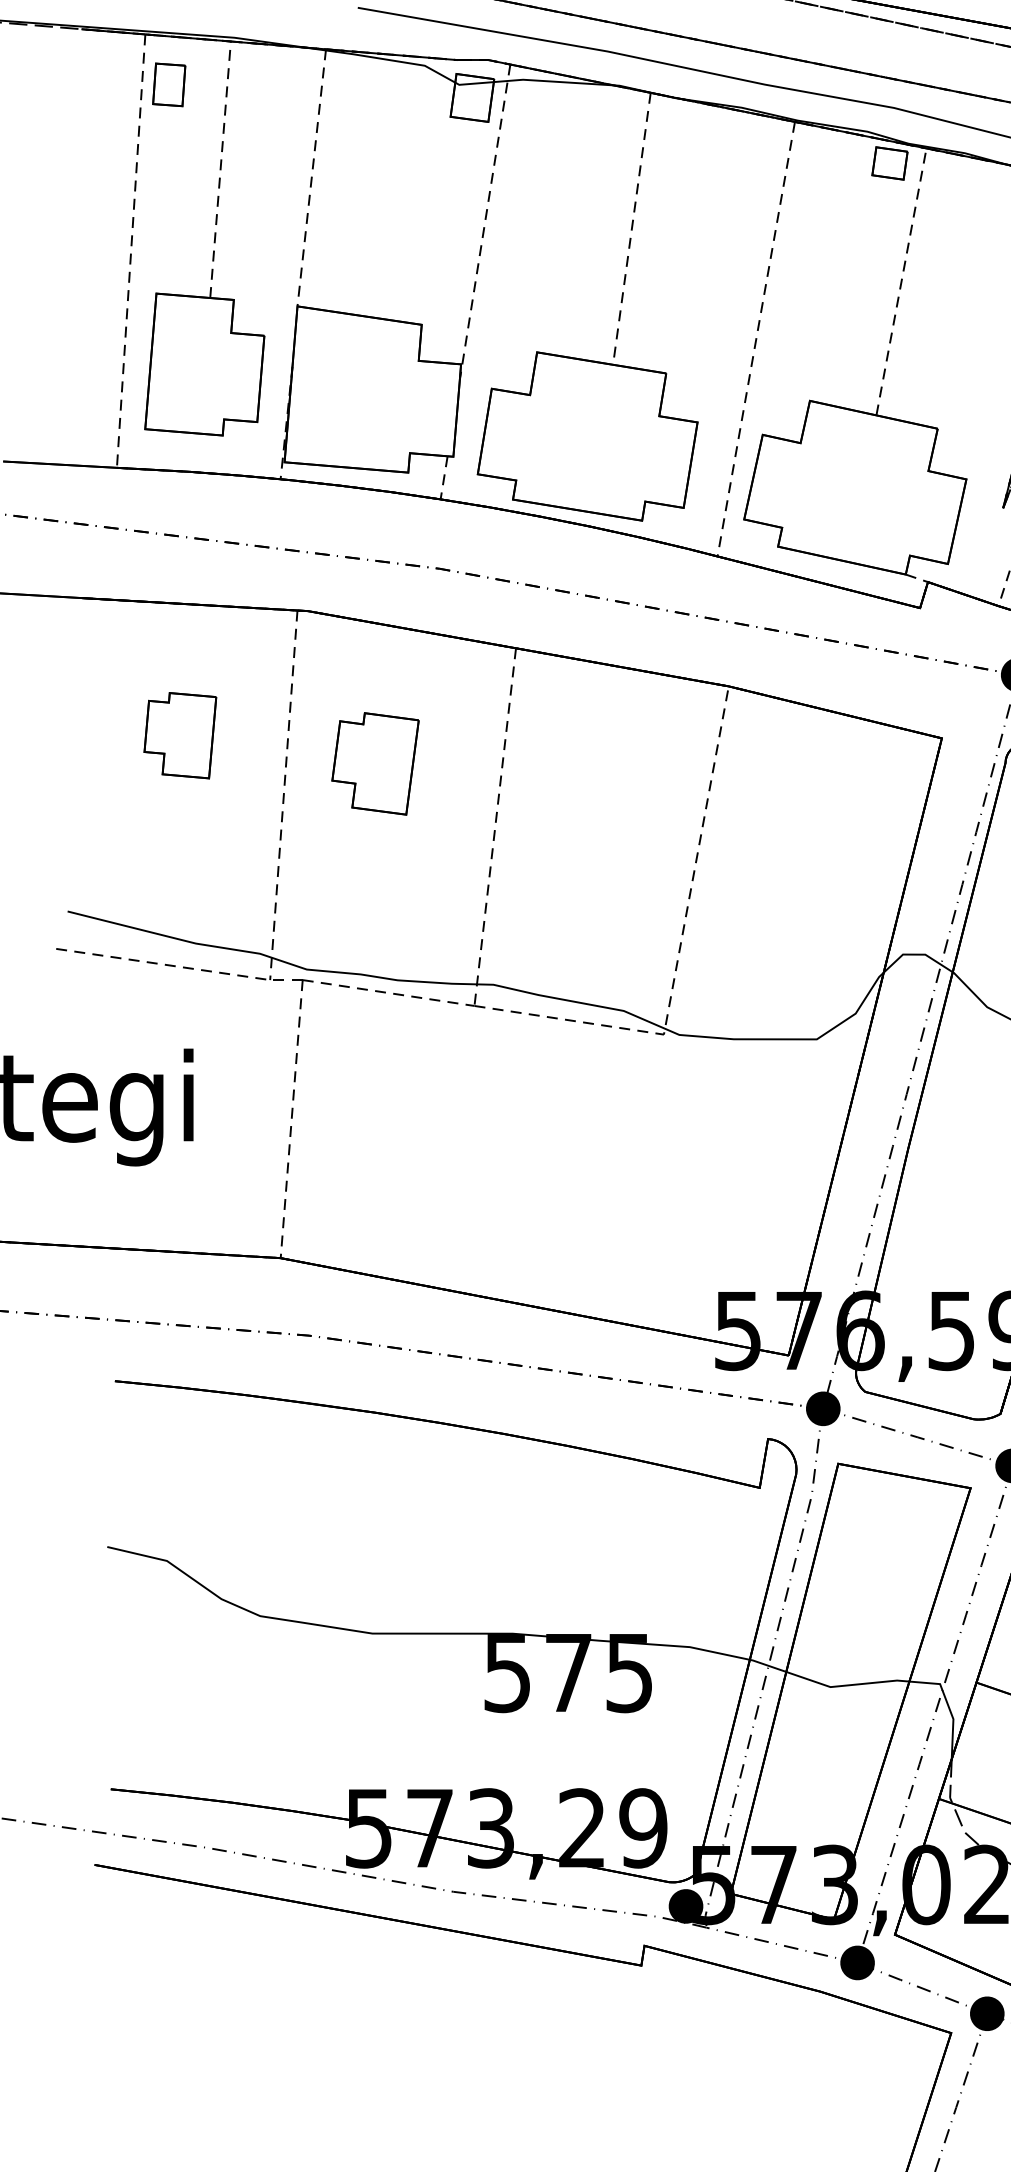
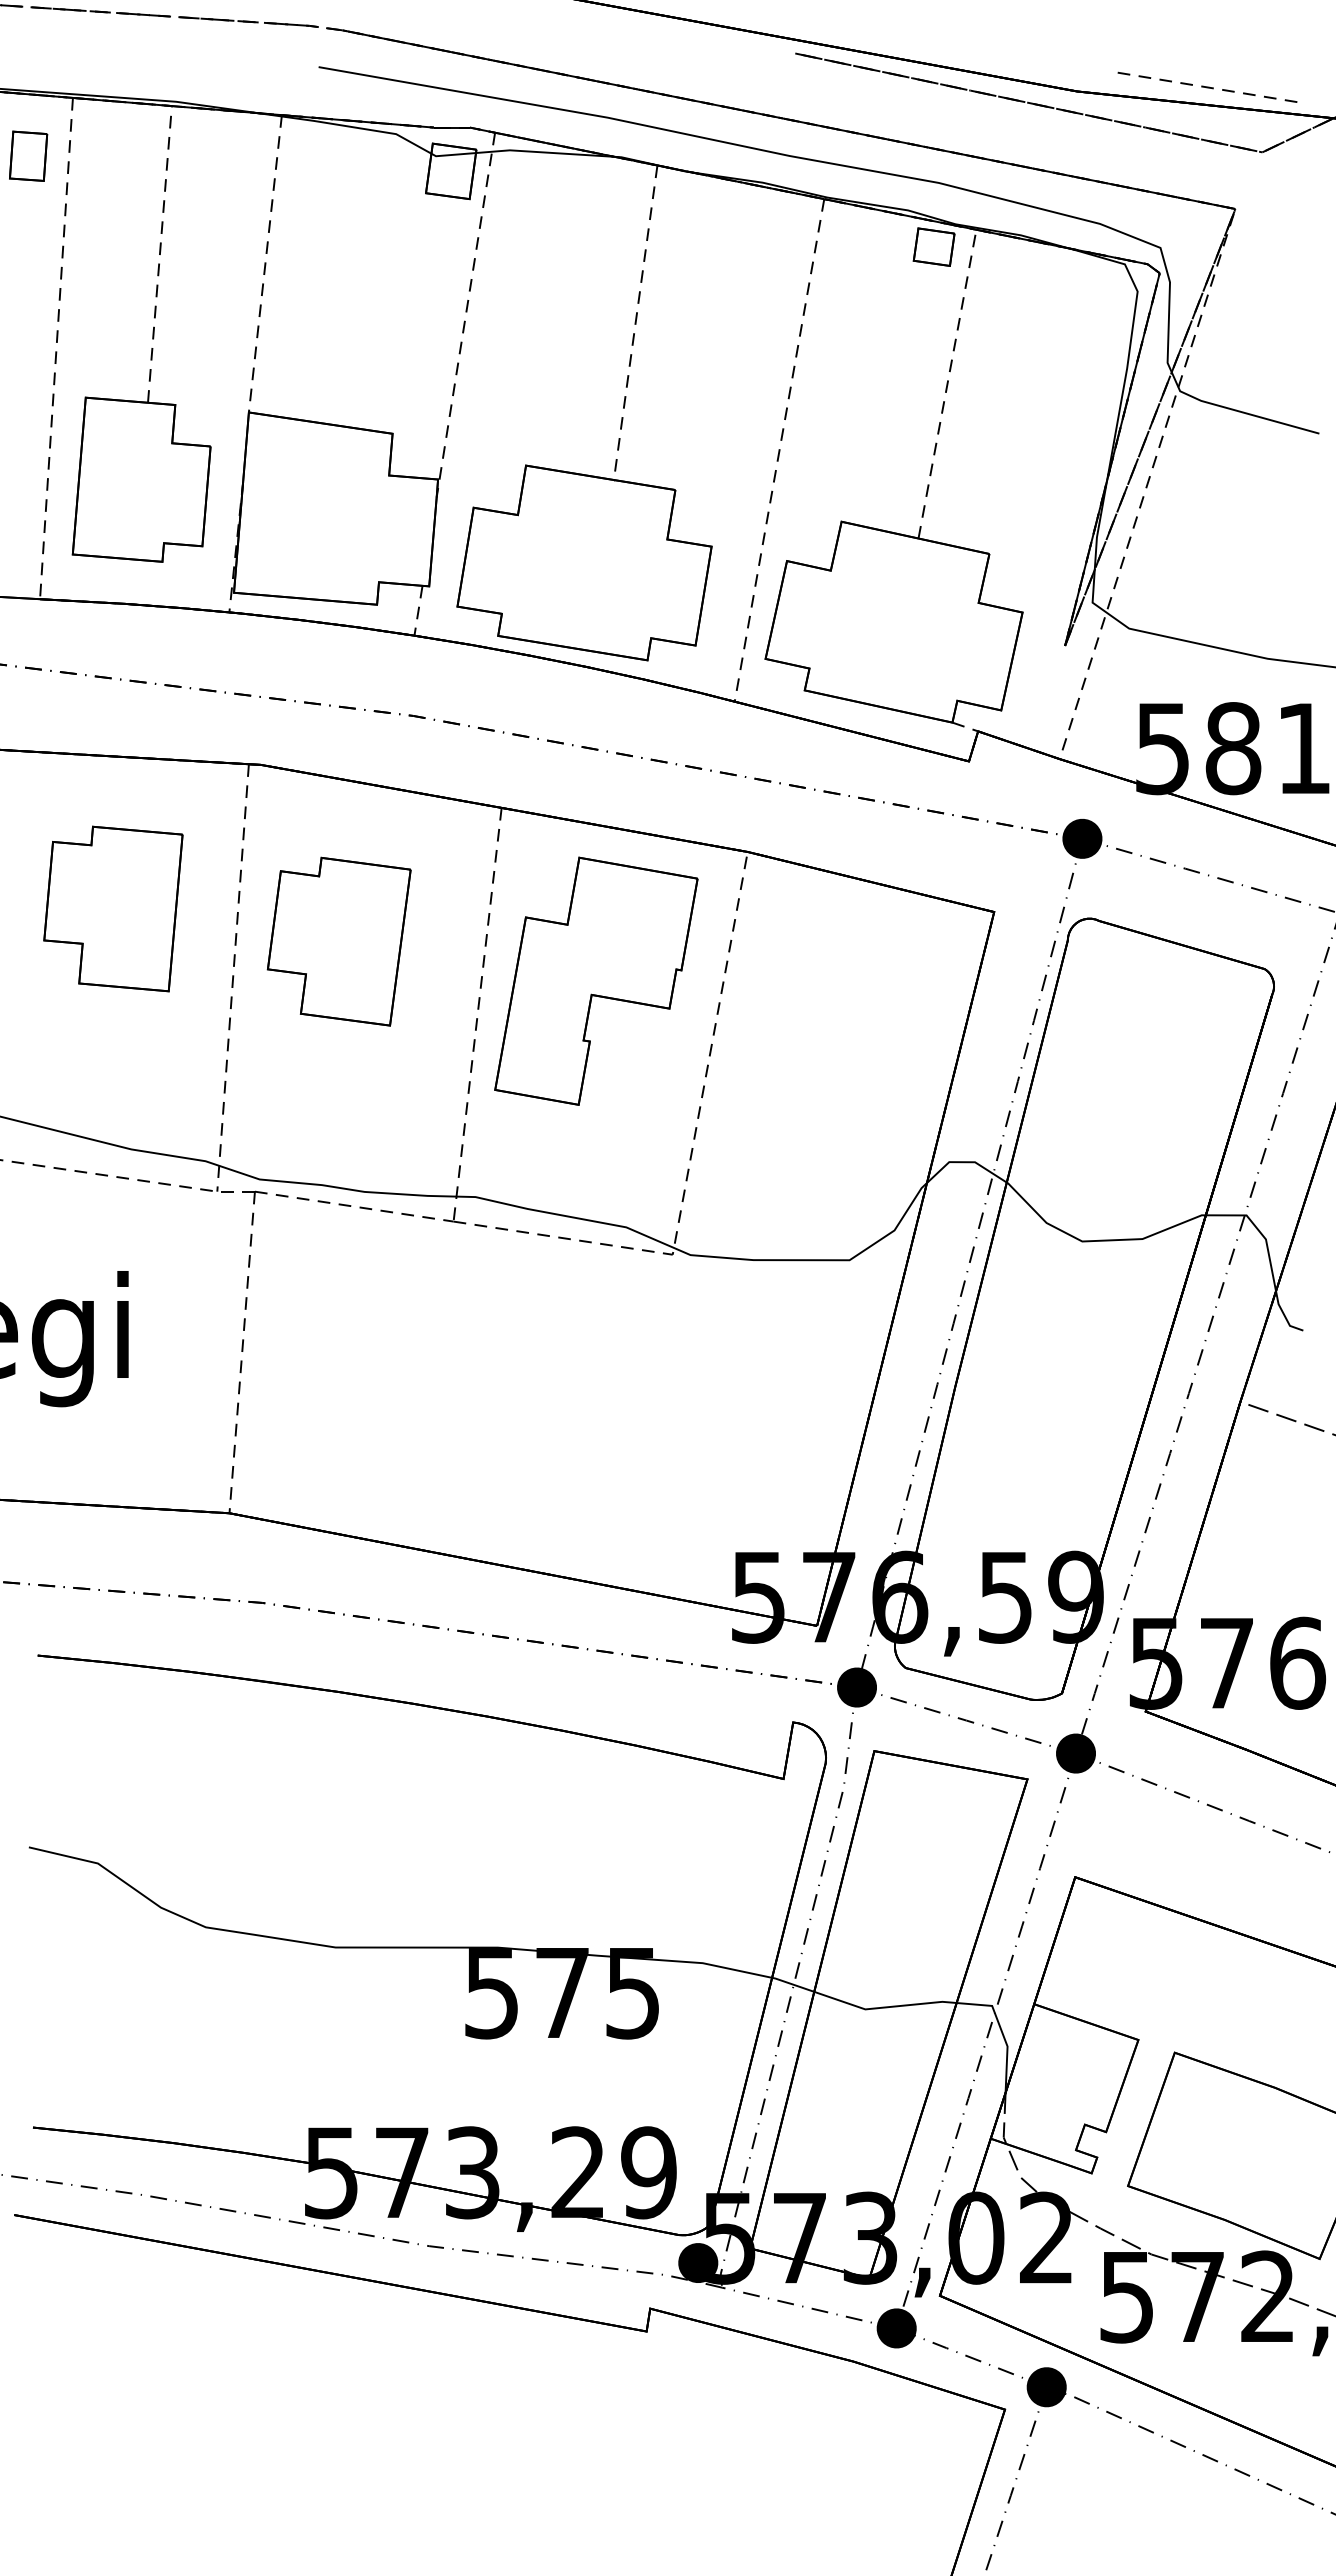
part: (169, 84) -> (28, 155), moved
part: (180, 735) -> (113, 908), size x1.67
part: (374, 763) -> (338, 941), size x1.43
part: (598, 797) -> (596, 980), added

